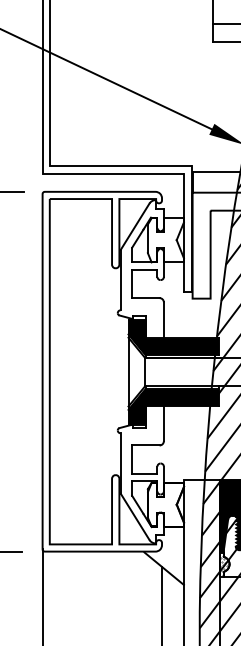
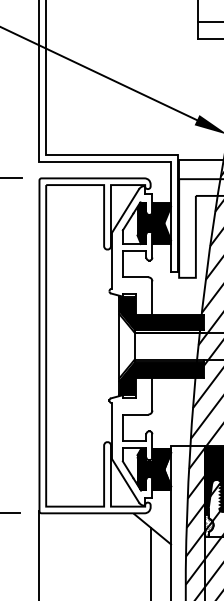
fill: (165, 239) -> (153, 222), added
fill: (166, 504) -> (154, 469), added

